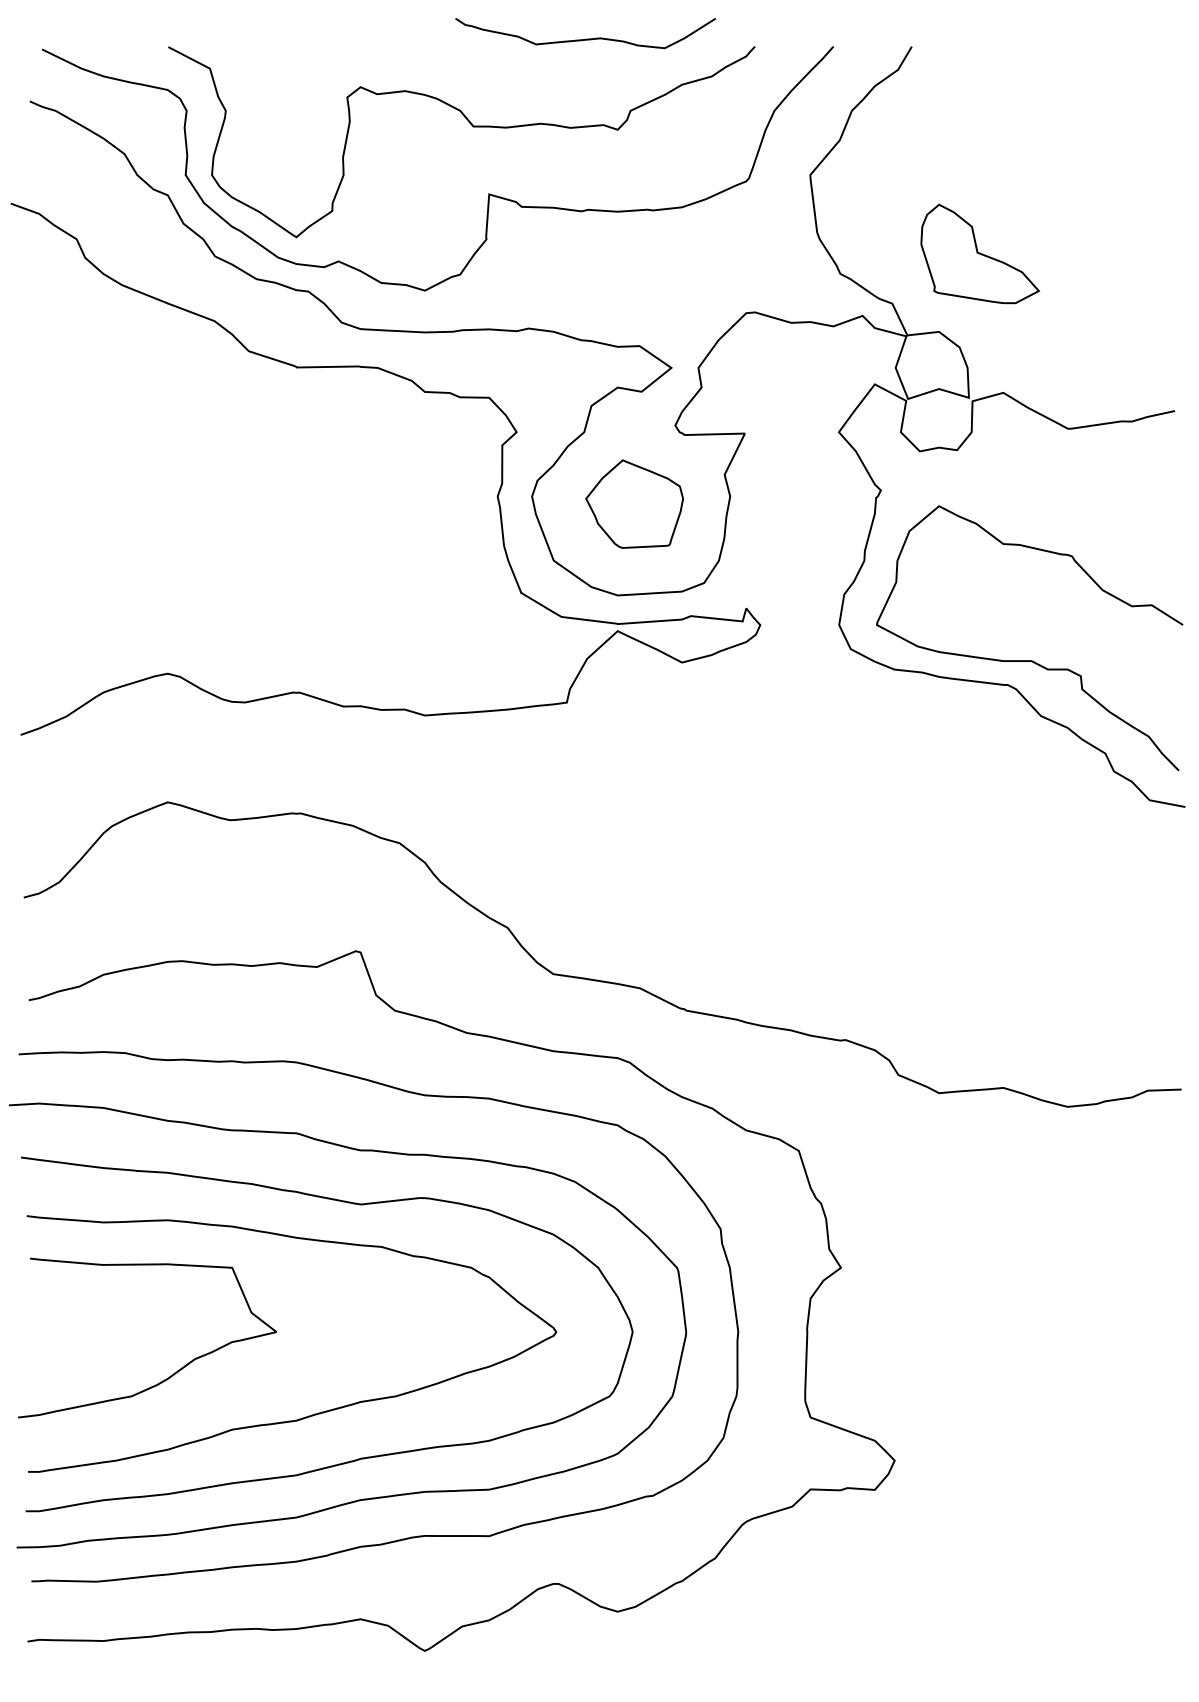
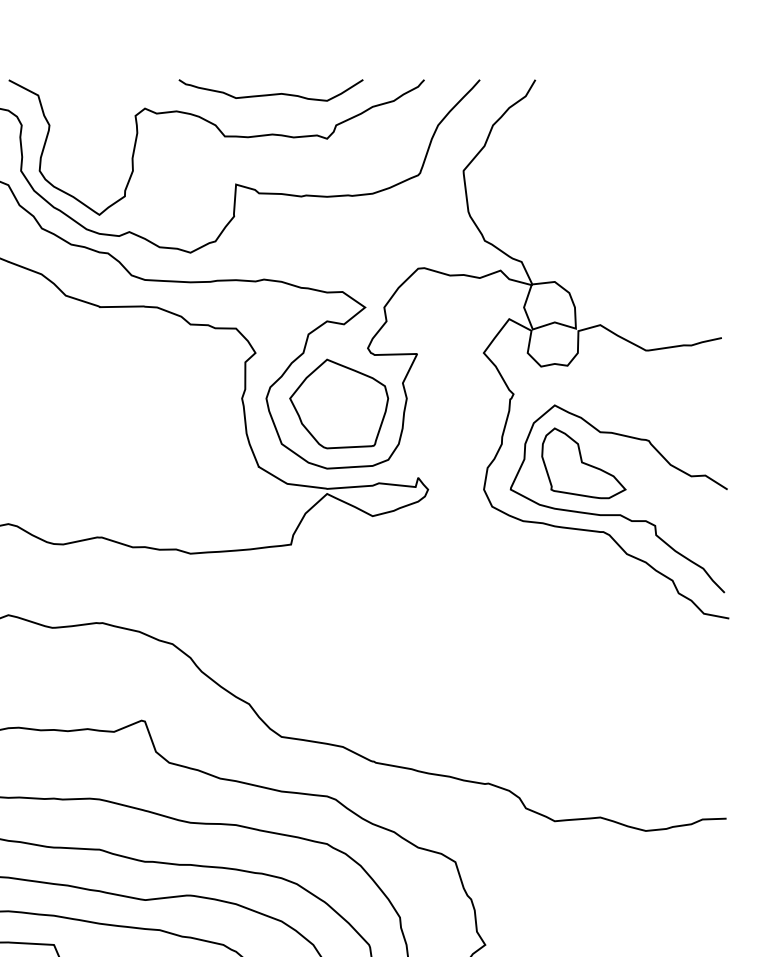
curve: (585, 38) -> (271, 93), moved
part: (980, 253) -> (584, 463), moved
part: (634, 503) -> (339, 403), size x1.43

